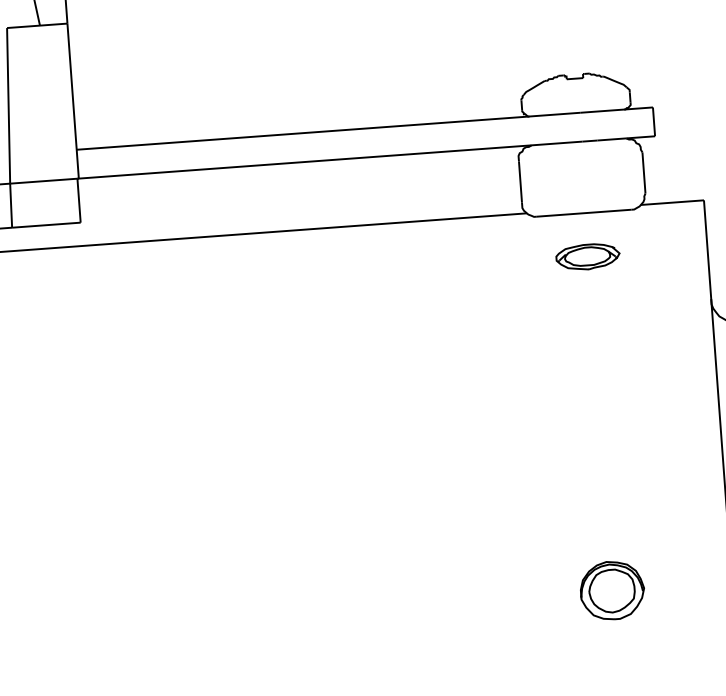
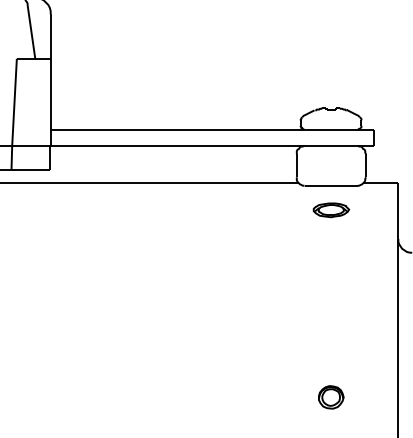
part: (610, 591) -> (330, 397), size x0.7

